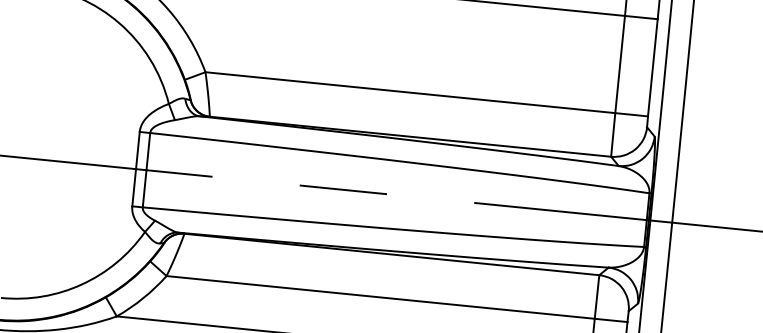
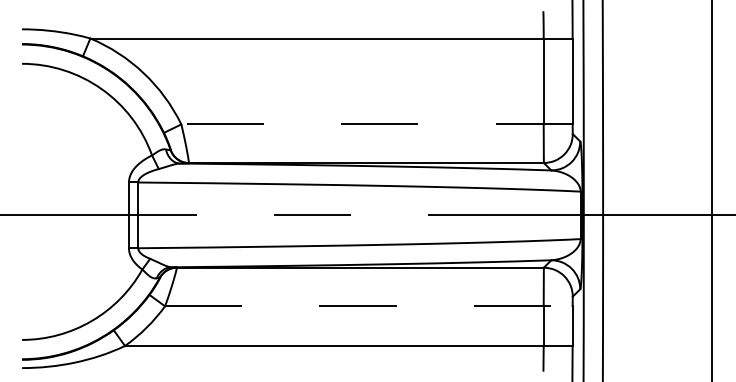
line: (426, 94) -> (376, 124), solid -> dashed
line: (396, 299) -> (368, 306), solid -> dashed

